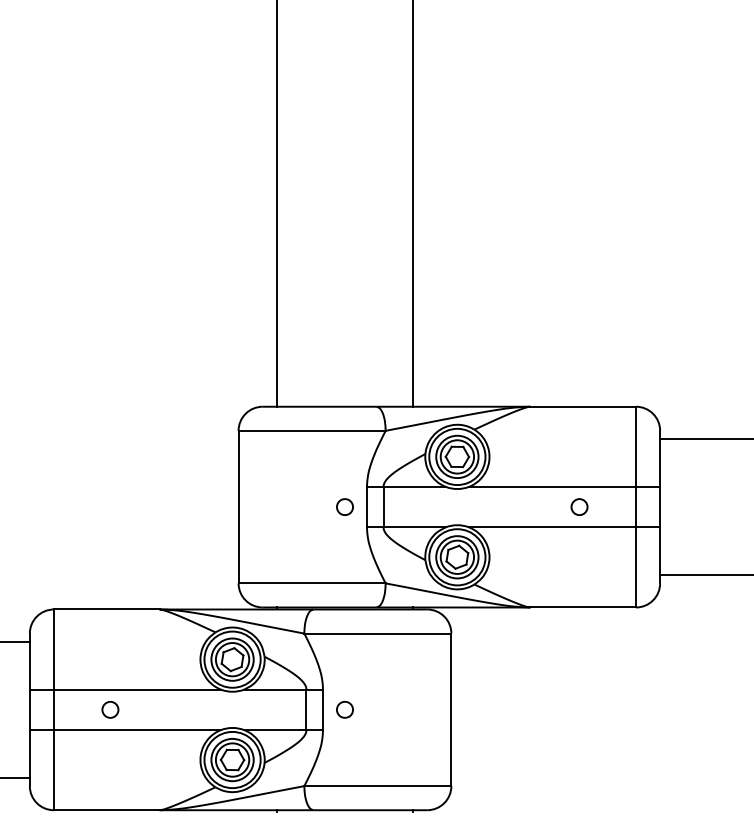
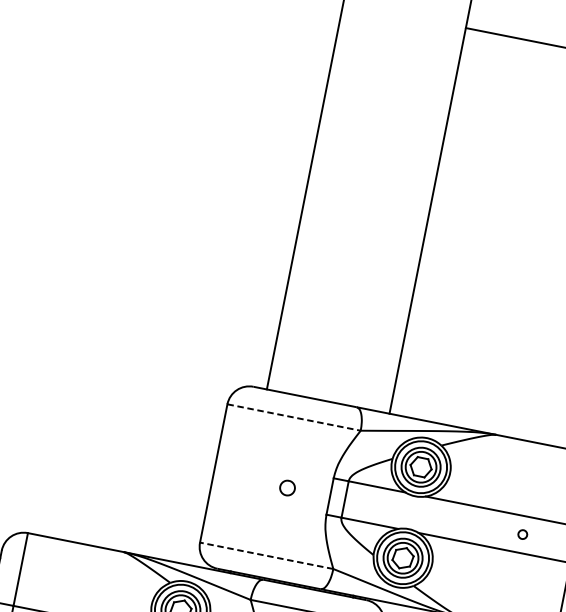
line: (312, 430) -> (294, 417), solid -> dashed
part: (344, 506) -> (287, 487), moved
circle: (579, 506) -> (522, 534), size x0.6
line: (312, 583) -> (267, 555), solid -> dashed

